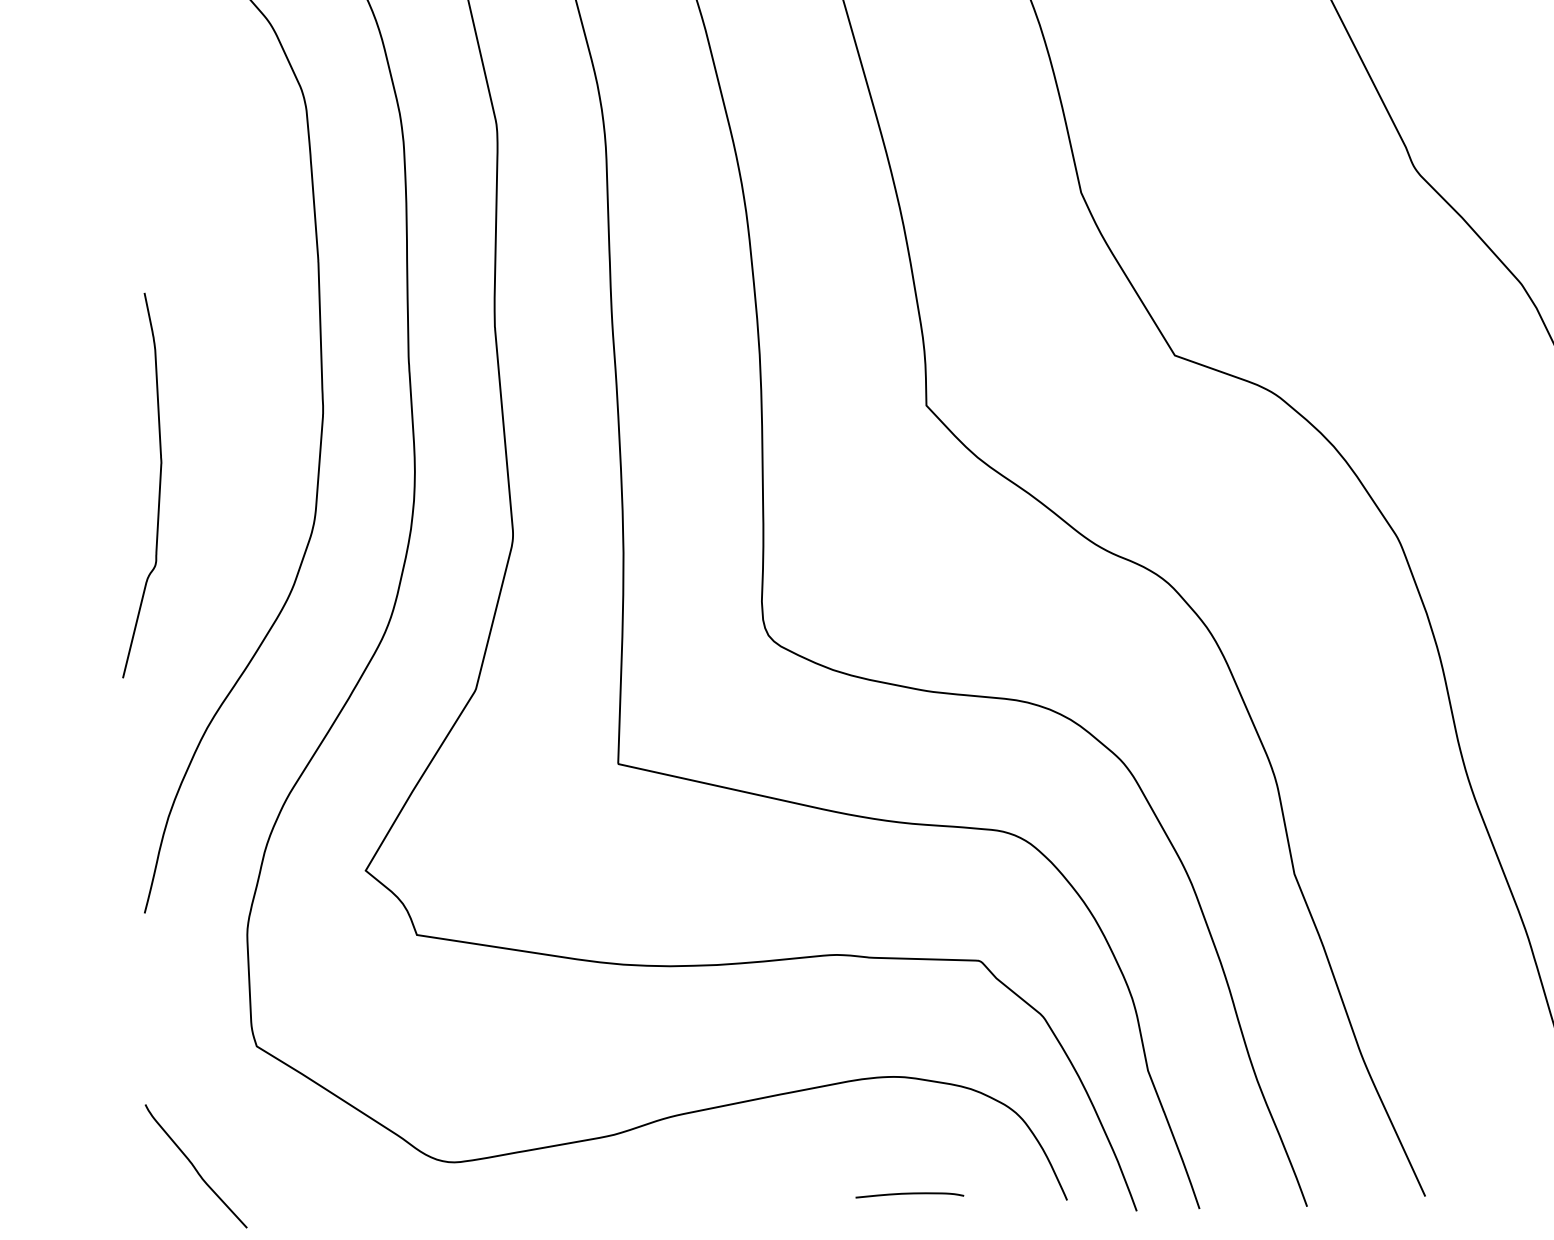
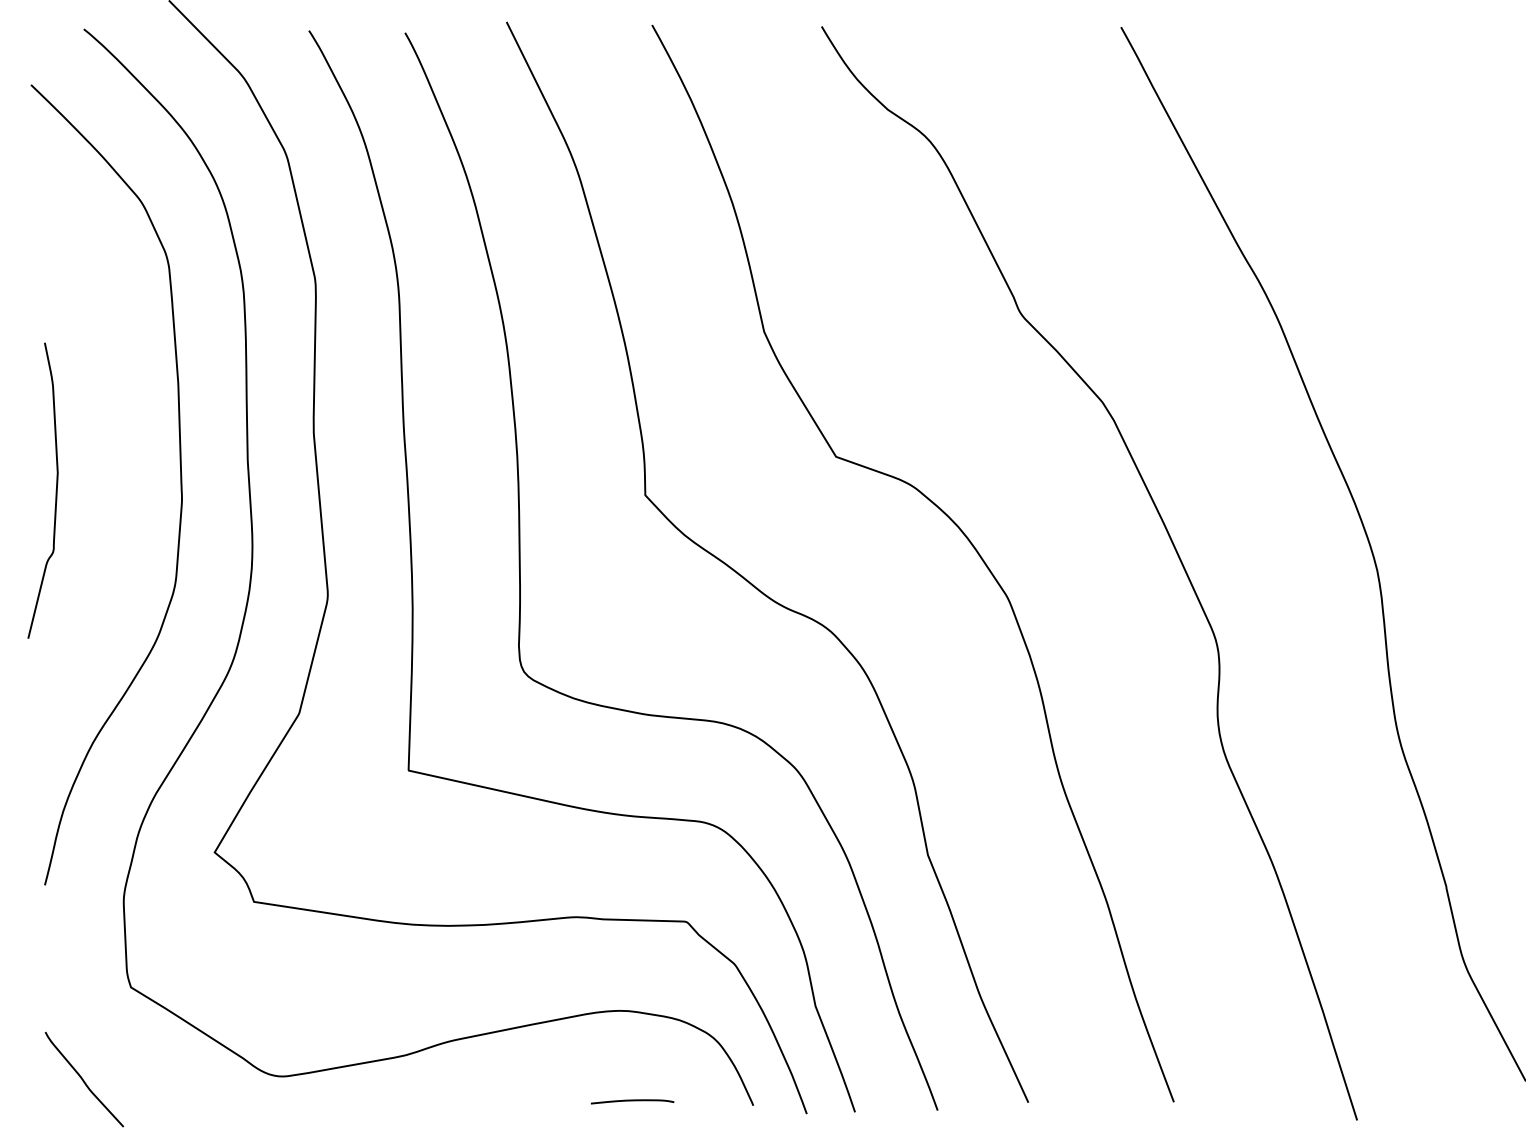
curve: (158, 485) -> (55, 490), moved

